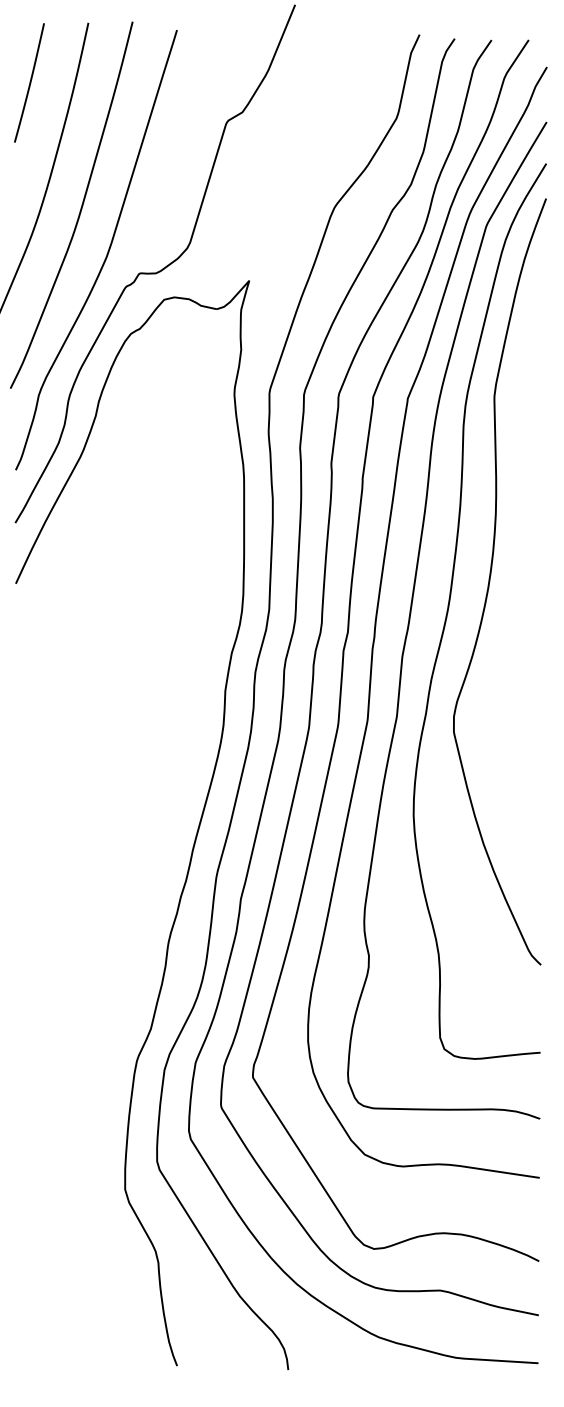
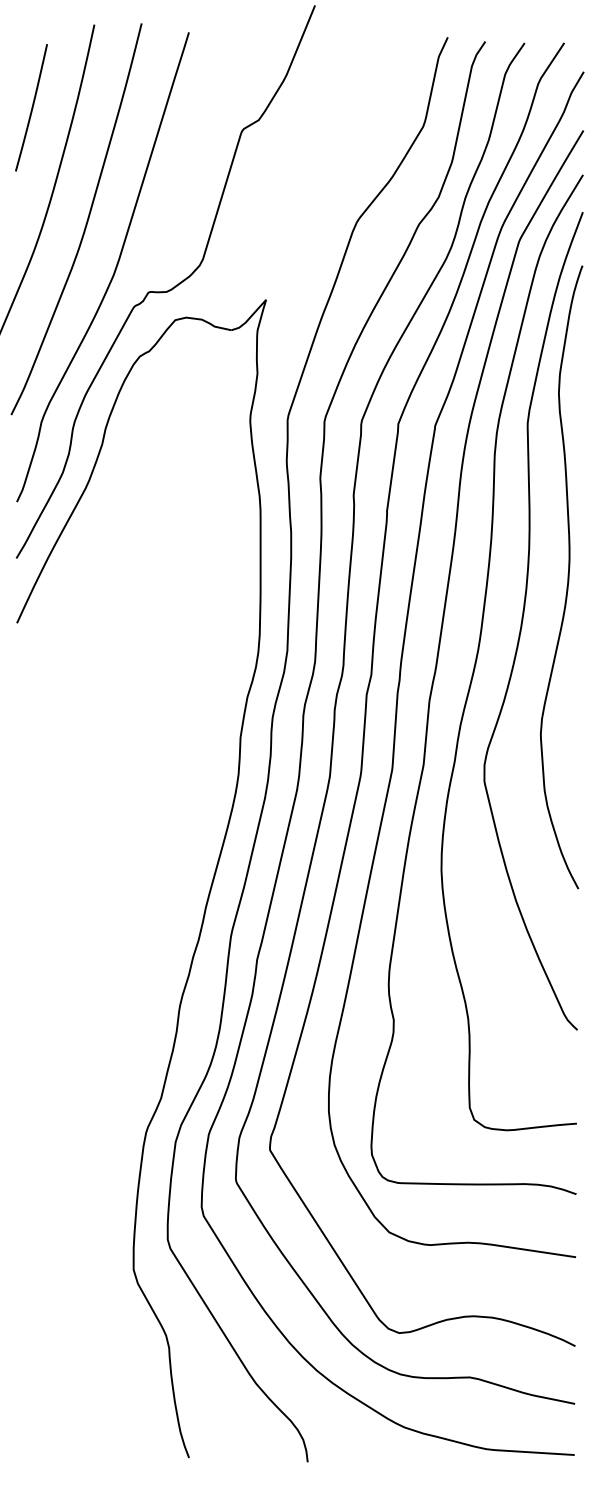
line: (29, 82) -> (31, 107), moved
curve: (531, 540) -> (567, 577), added

